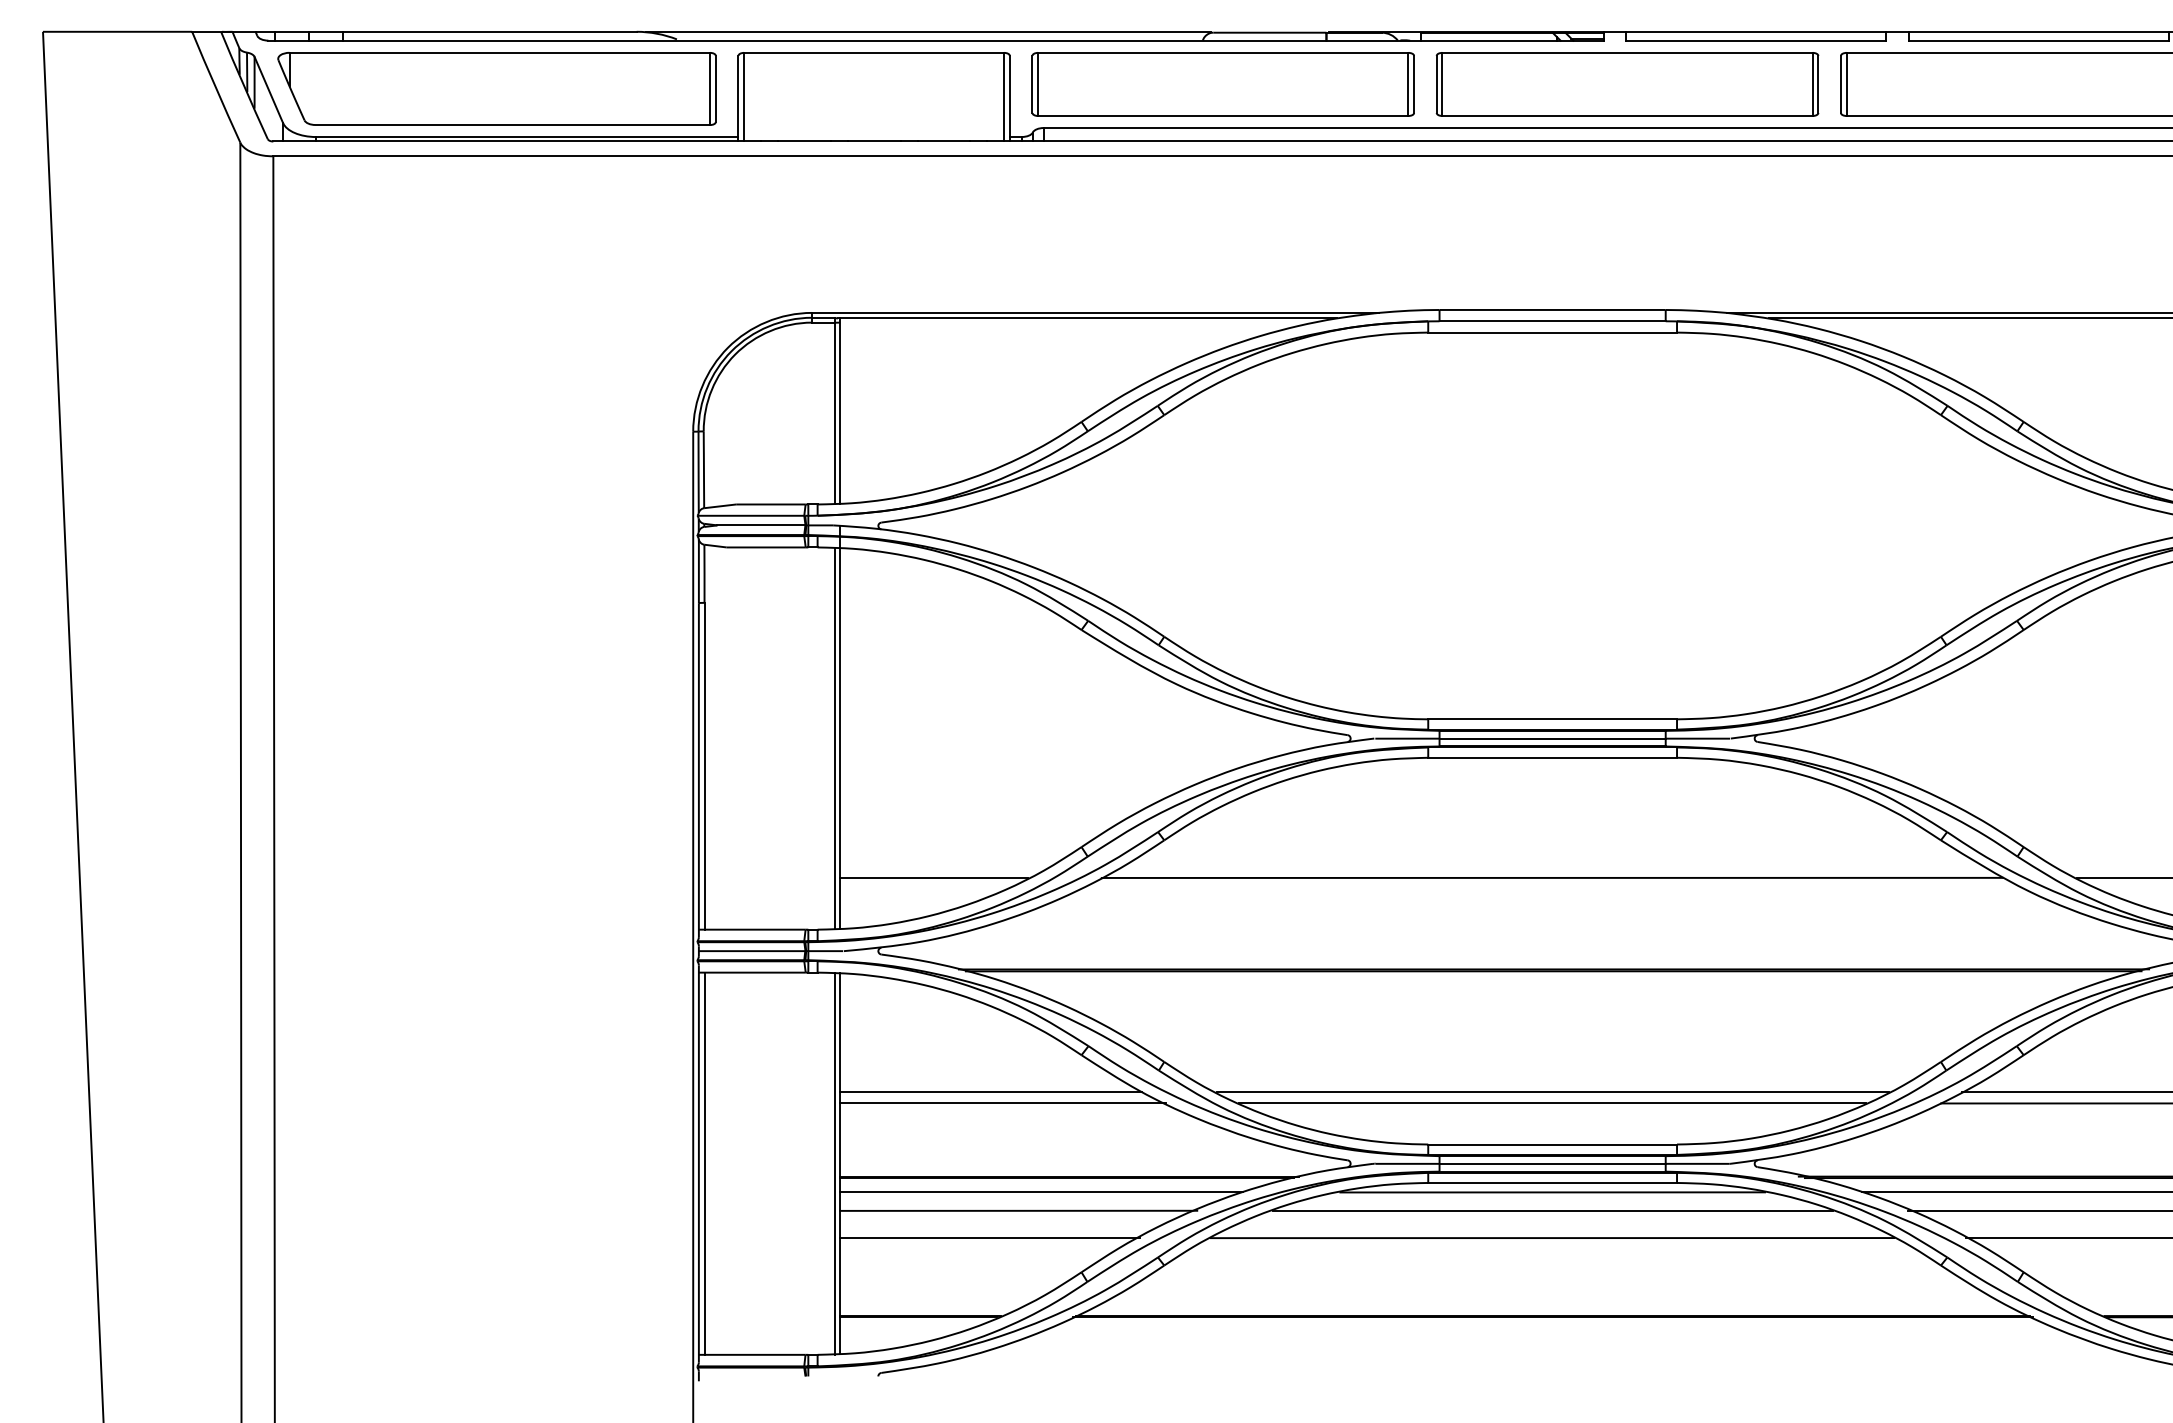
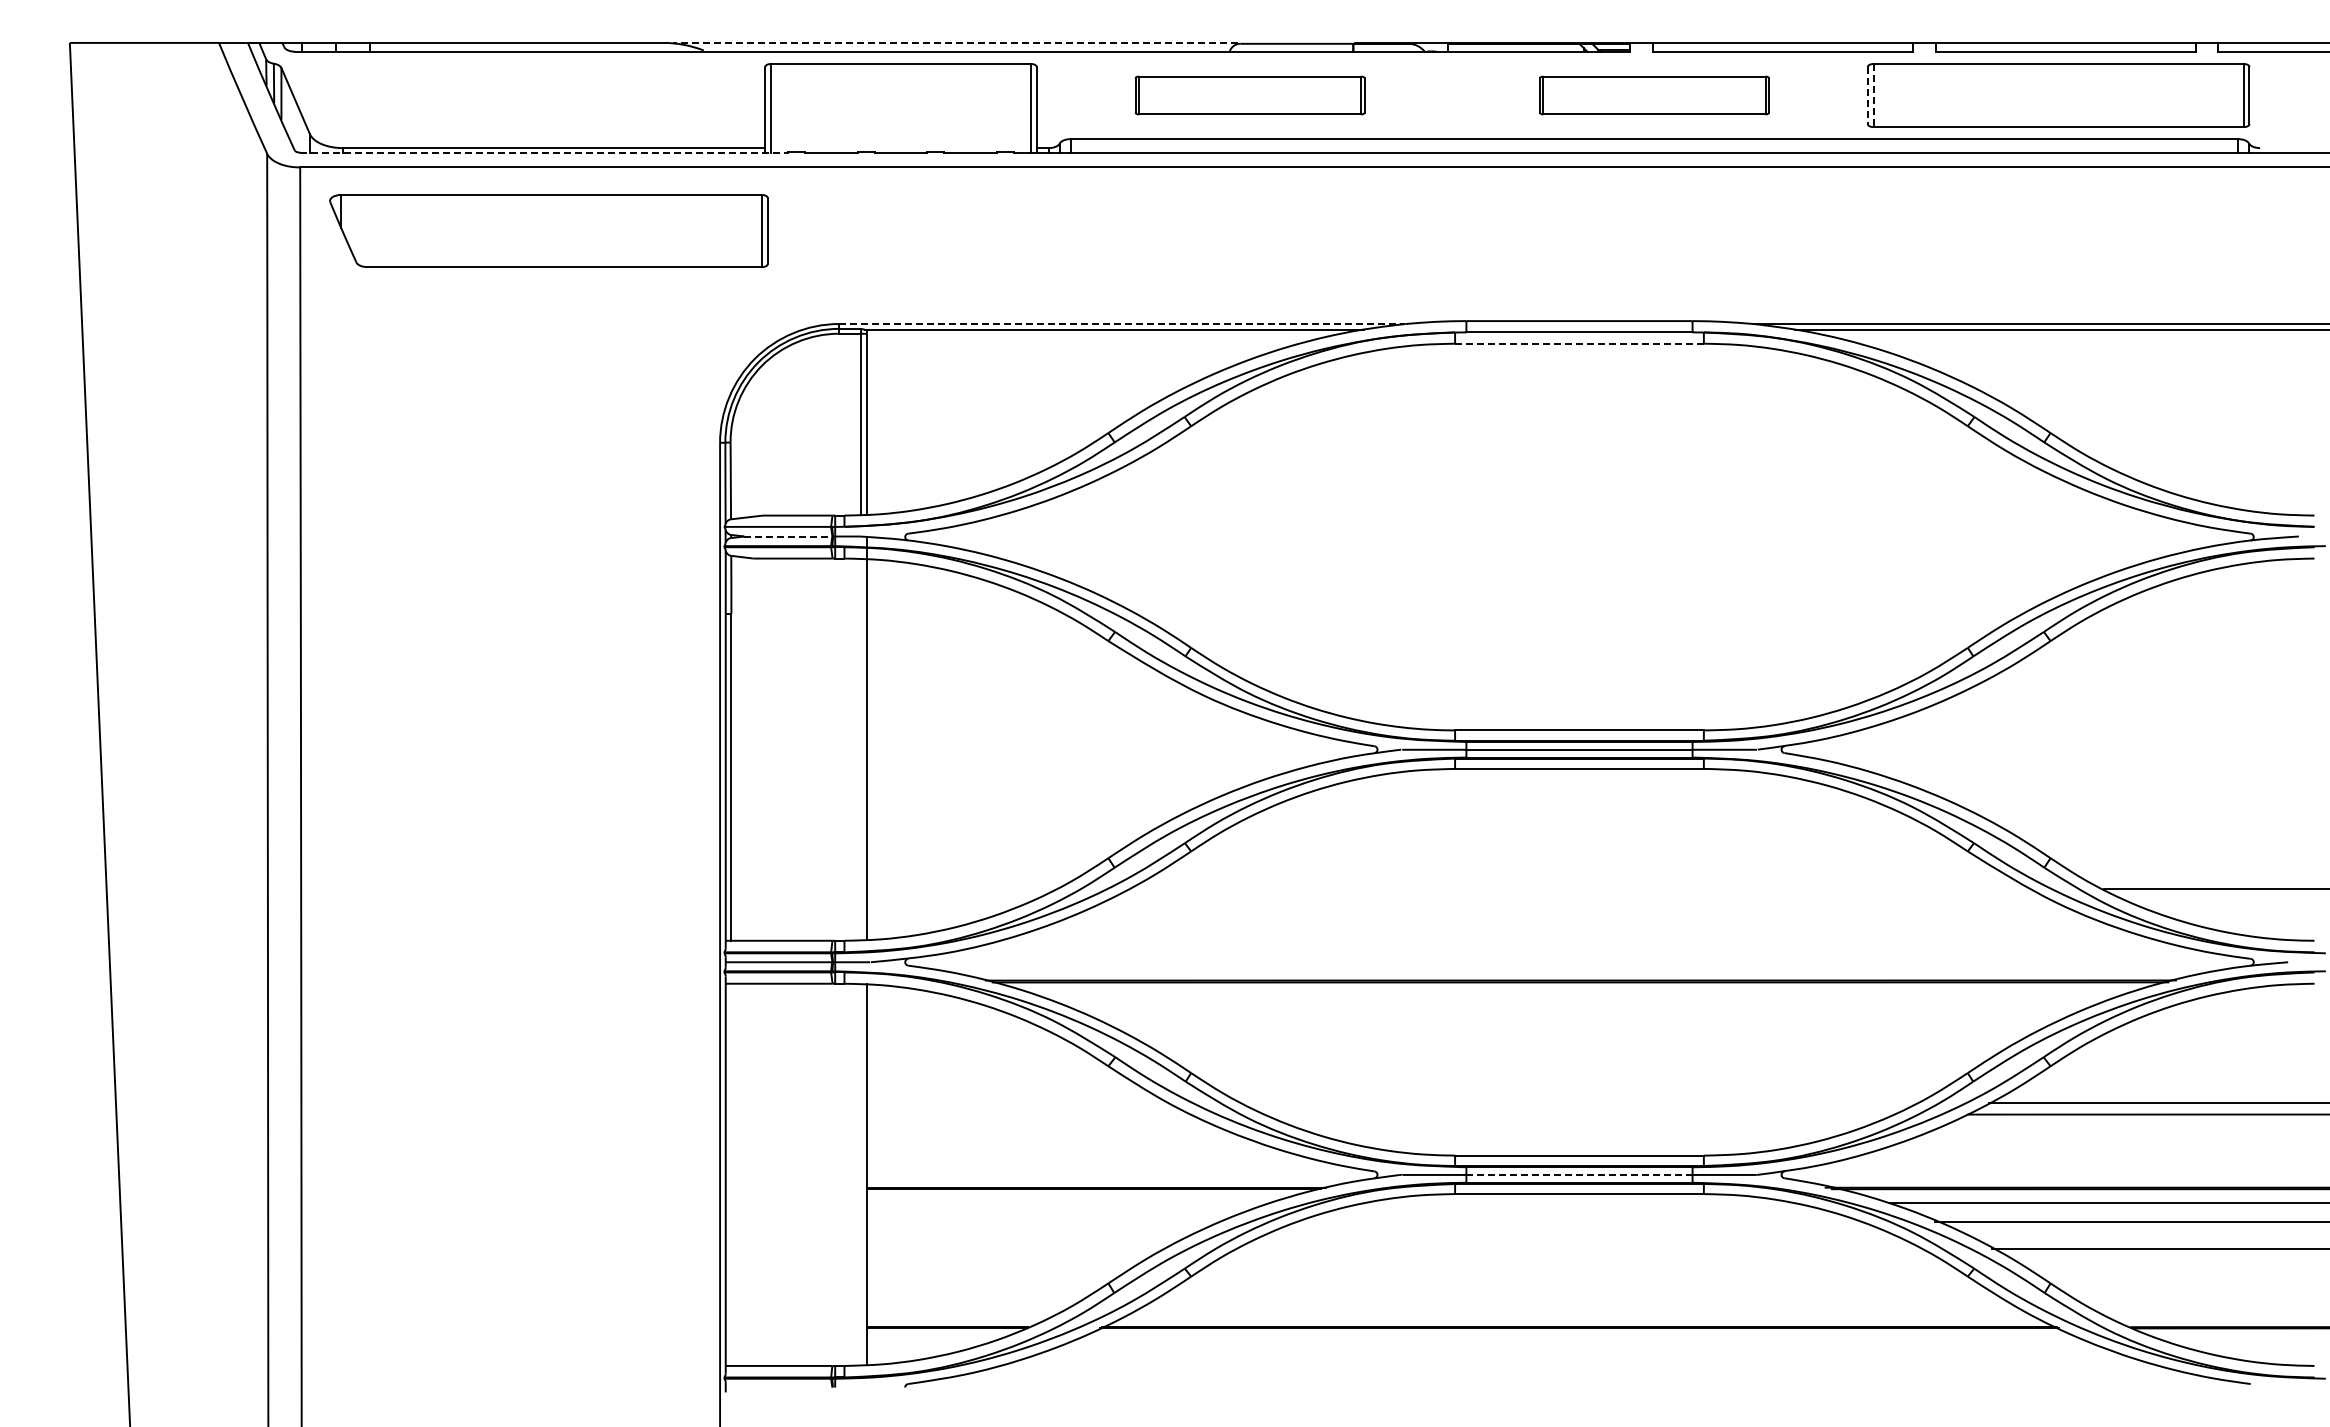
line: (928, 31) -> (955, 42), solid -> dashed
part: (1222, 84) -> (1249, 95), size x0.6
part: (1627, 84) -> (1654, 95), size x0.6
line: (1840, 84) -> (1867, 95), solid -> dashed
line: (1846, 84) -> (1873, 95), solid -> dashed
part: (496, 88) -> (548, 230), moved
line: (517, 141) -> (544, 152), solid -> dashed
line: (1095, 313) -> (1122, 324), solid -> dashed
line: (1551, 332) -> (1578, 343), solid -> dashed
line: (761, 525) -> (788, 536), solid -> dashed
line: (834, 738) -> (861, 749), removed
line: (1551, 877) -> (1578, 888), removed
line: (934, 878) -> (961, 889), removed
line: (991, 1092) -> (1018, 1103), removed
line: (1552, 1092) -> (1579, 1103), removed
line: (1002, 1103) -> (1029, 1114), removed
line: (1552, 1103) -> (1579, 1114), removed
line: (704, 1163) -> (731, 1174), removed
line: (834, 1163) -> (861, 1174), removed
line: (1551, 1163) -> (1578, 1174), solid -> dashed
line: (1041, 1192) -> (1068, 1203), removed
line: (1552, 1192) -> (1579, 1203), removed
line: (1018, 1210) -> (1045, 1221), removed
line: (1552, 1210) -> (1579, 1221), removed
line: (989, 1238) -> (1016, 1249), removed
line: (1552, 1238) -> (1579, 1249), removed

